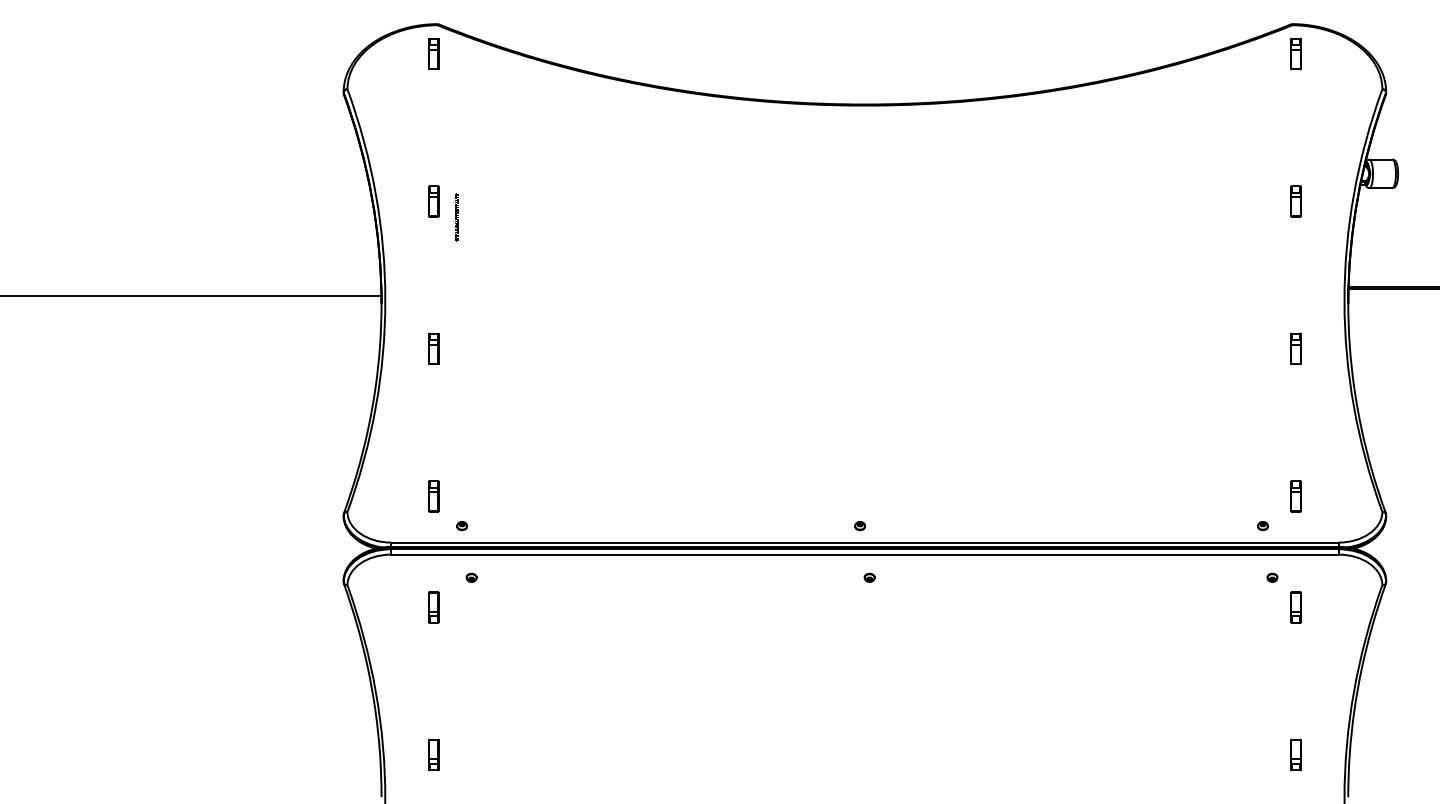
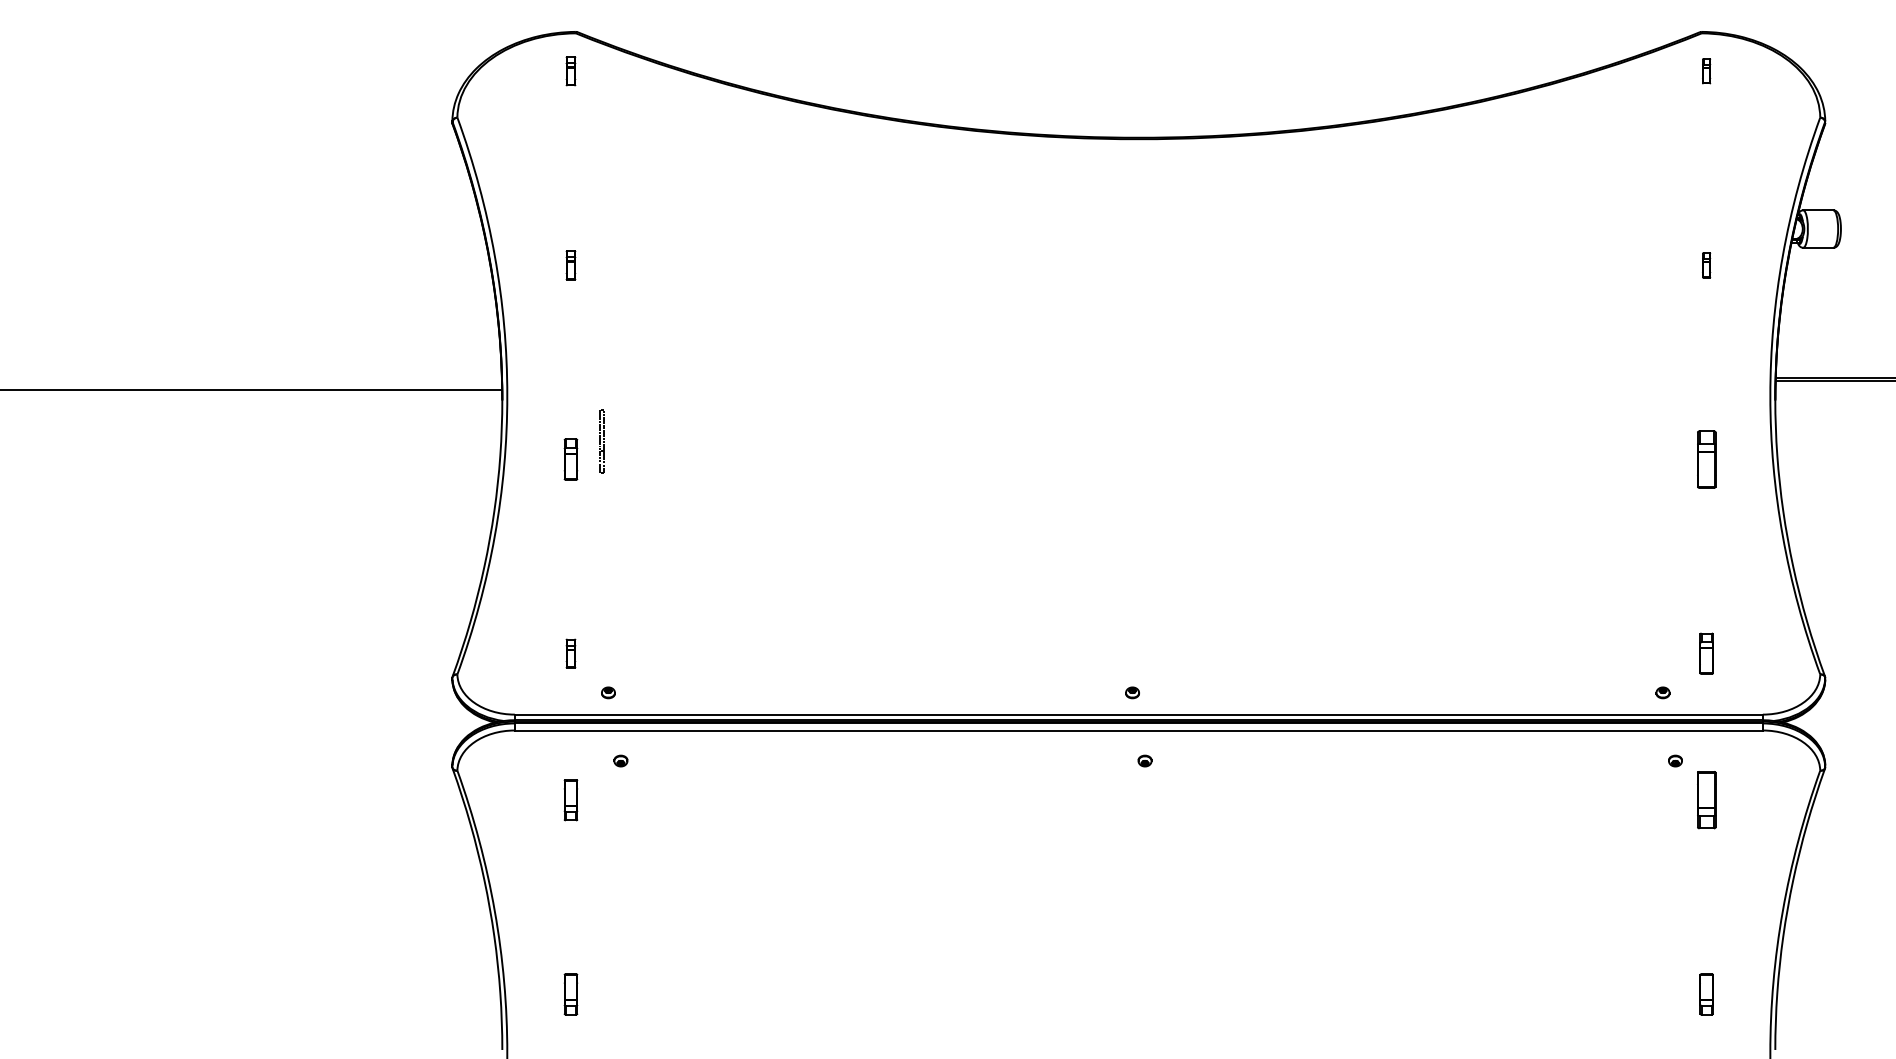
part: (433, 54) -> (570, 71), size x0.7
part: (1296, 54) -> (1706, 71), size x0.6
part: (433, 201) -> (570, 265), size x0.7
part: (1296, 201) -> (1706, 265), size x0.6
part: (456, 217) -> (601, 441), moved
part: (1296, 348) -> (1706, 459), size x1.4
part: (433, 496) -> (570, 653), size x0.7
part: (1296, 607) -> (1706, 800), size x1.4

